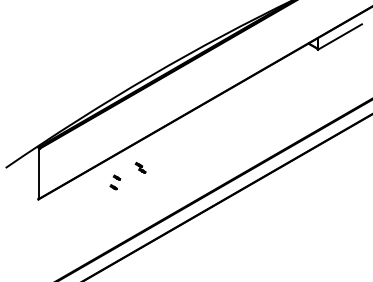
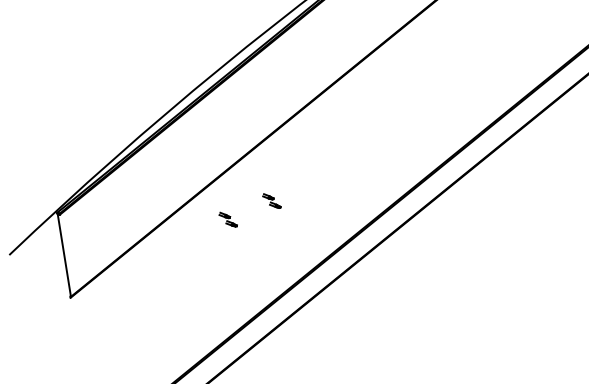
part: (168, 160) -> (271, 200), added
part: (115, 182) -> (191, 250), removed

